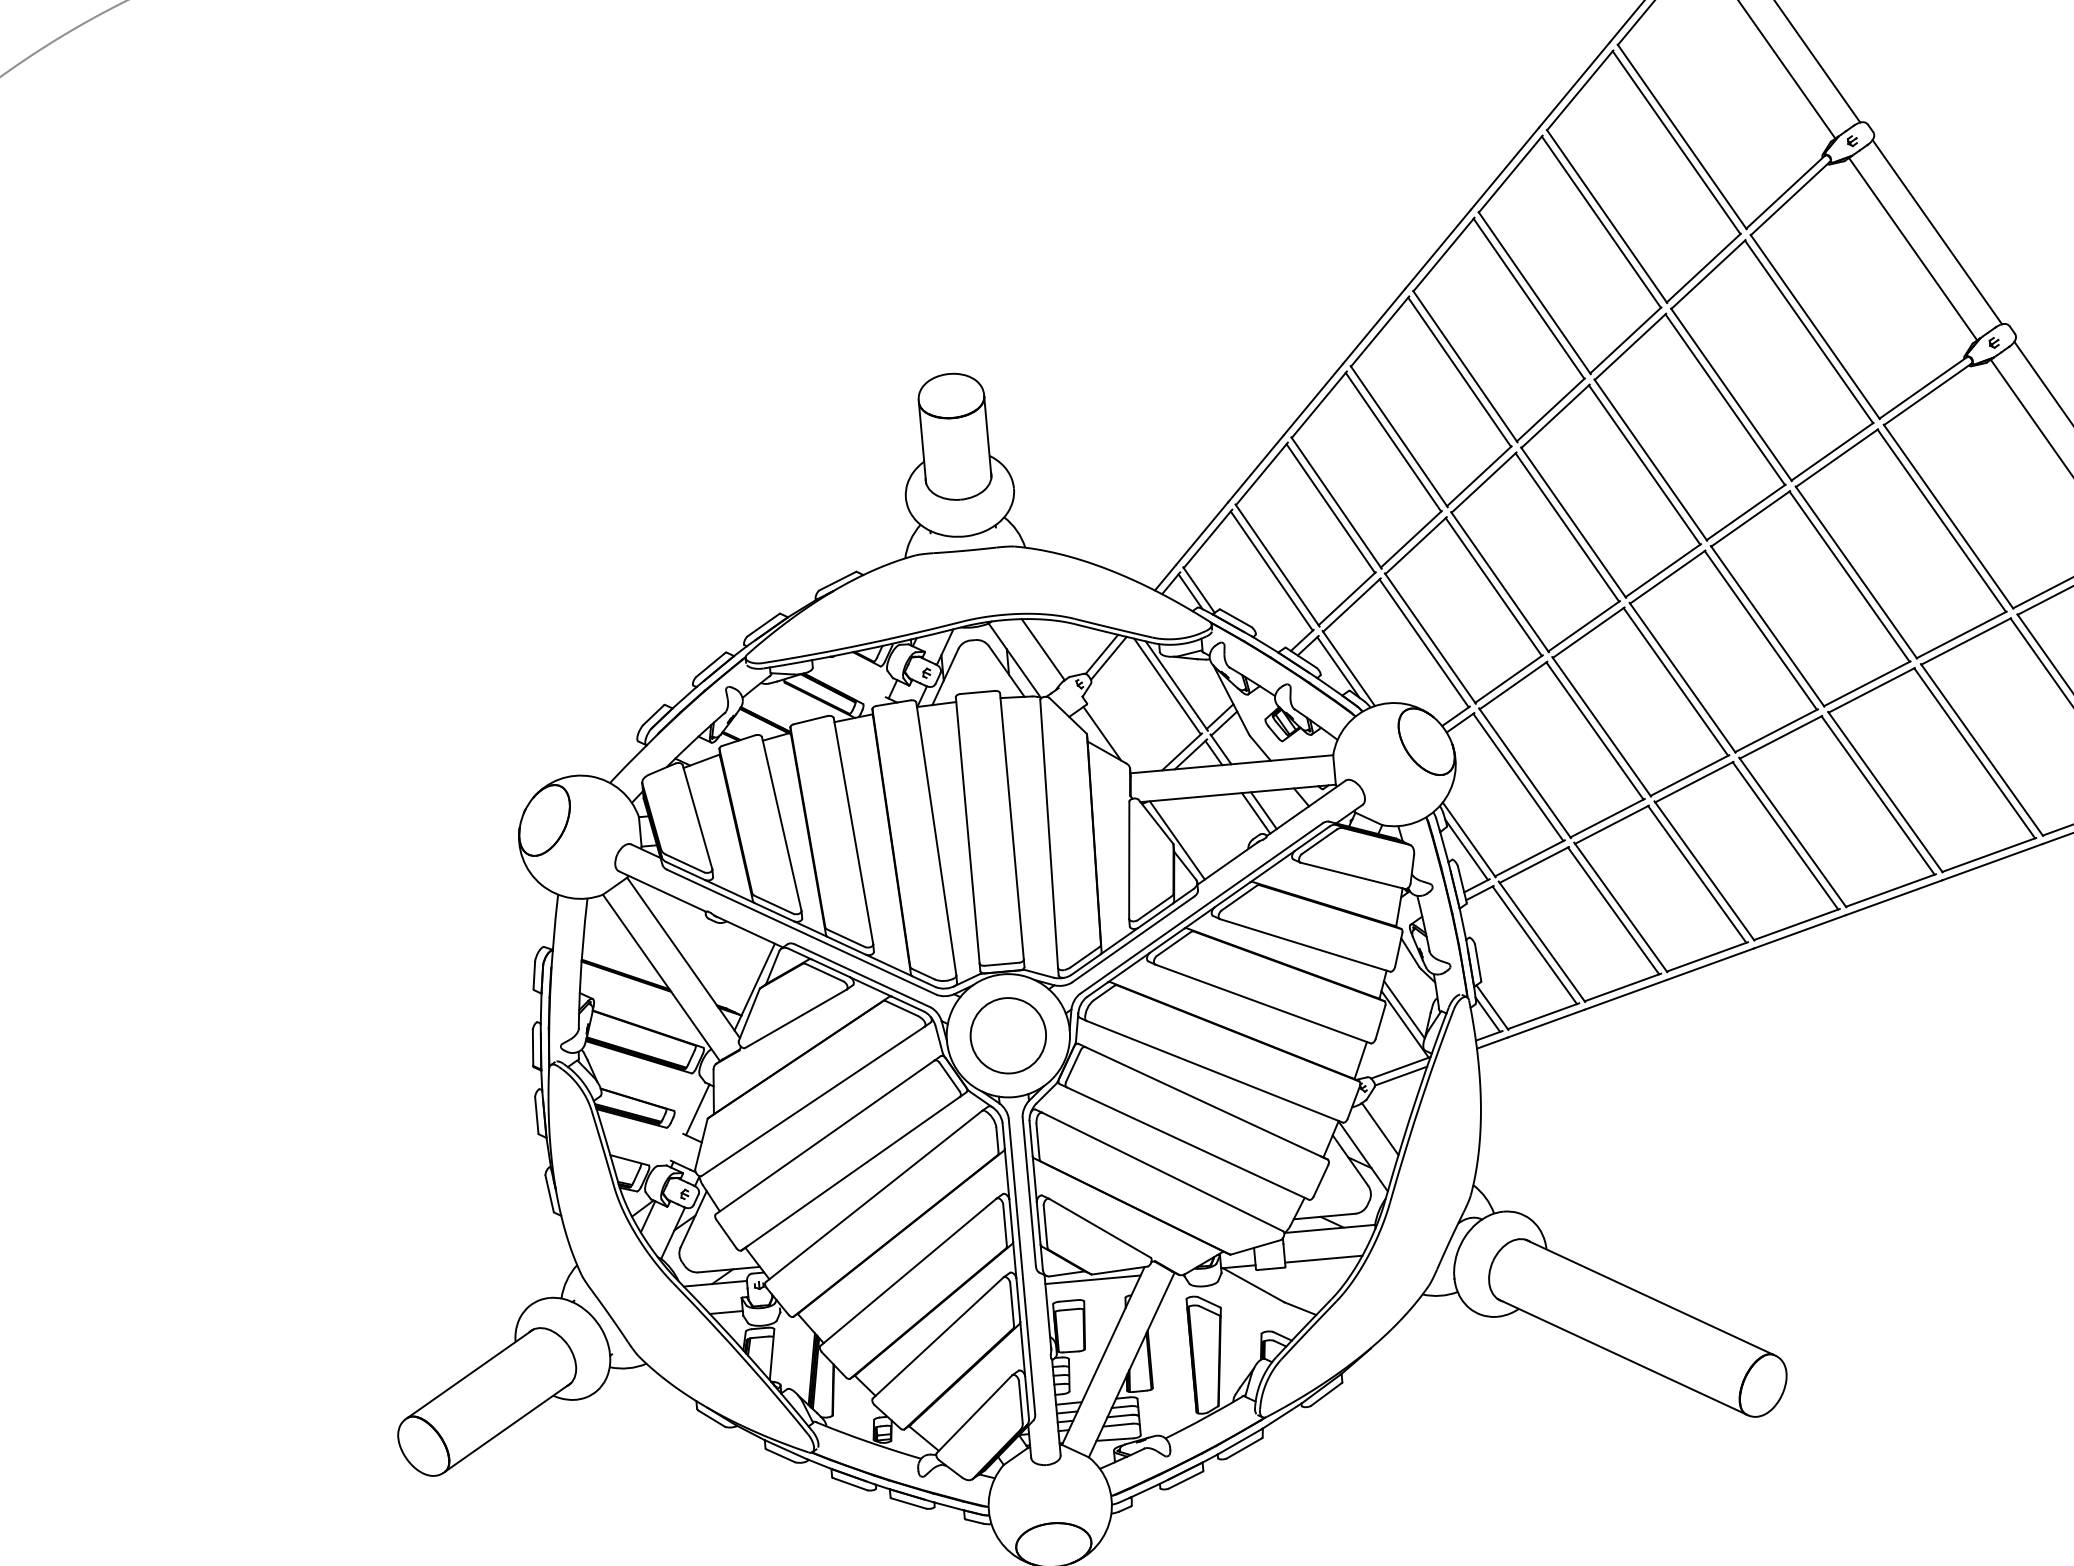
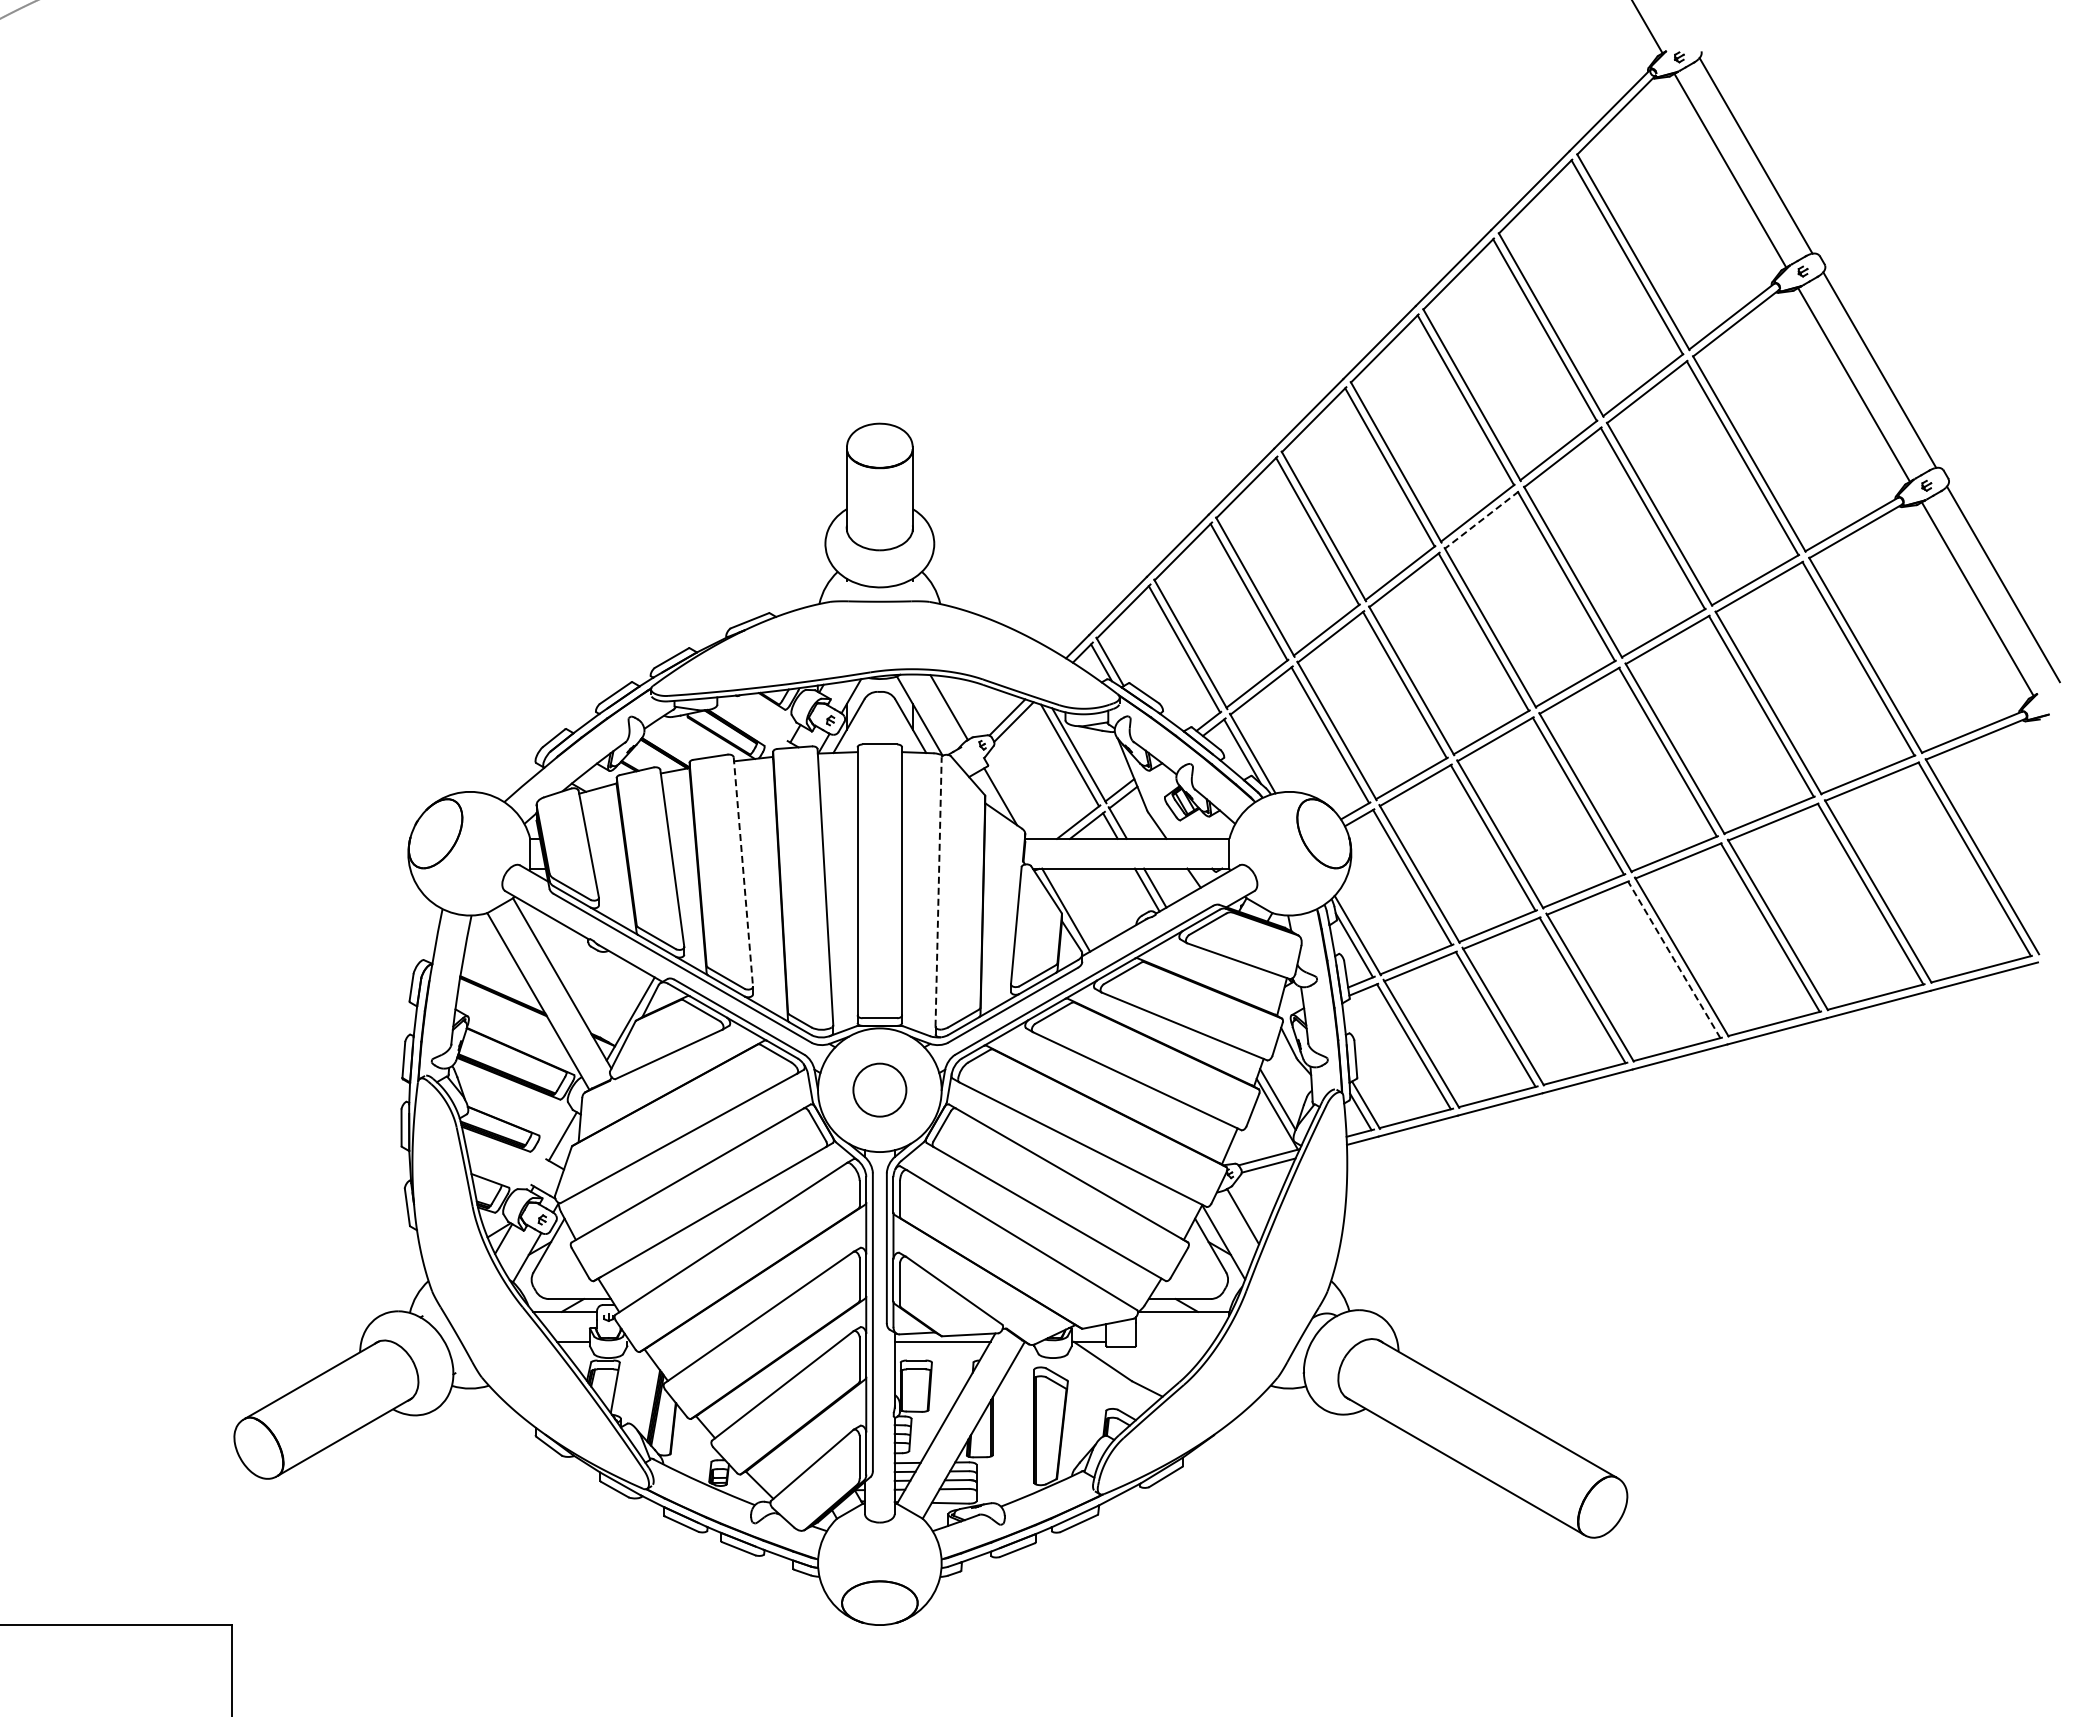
line: (1555, 416) -> (1481, 520), solid -> dashed
line: (853, 831) -> (743, 872), solid -> dashed
line: (1049, 834) -> (938, 892), solid -> dashed
line: (1785, 835) -> (1674, 959), solid -> dashed
circle: (1007, 1035) -> (879, 1089), size x0.7
line: (1324, 1259) -> (1175, 1341), removed

